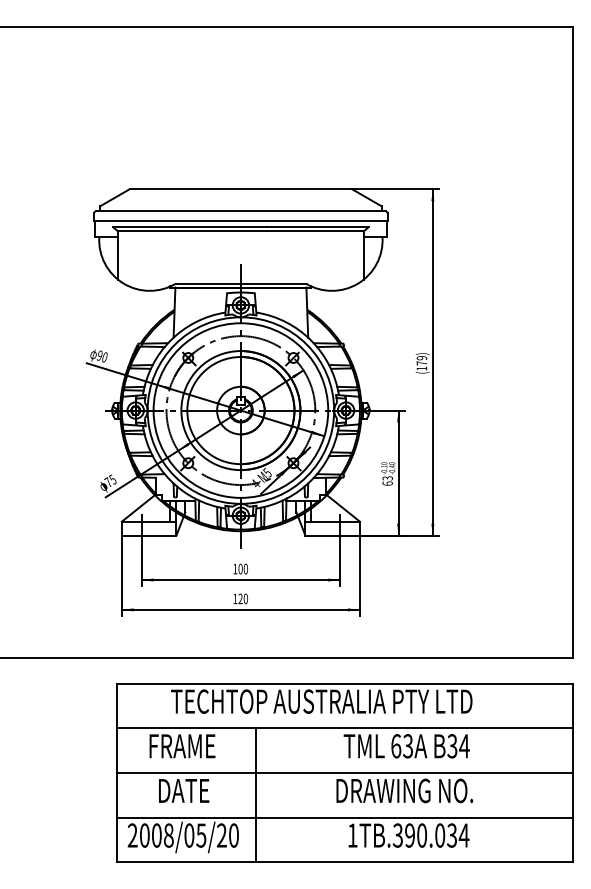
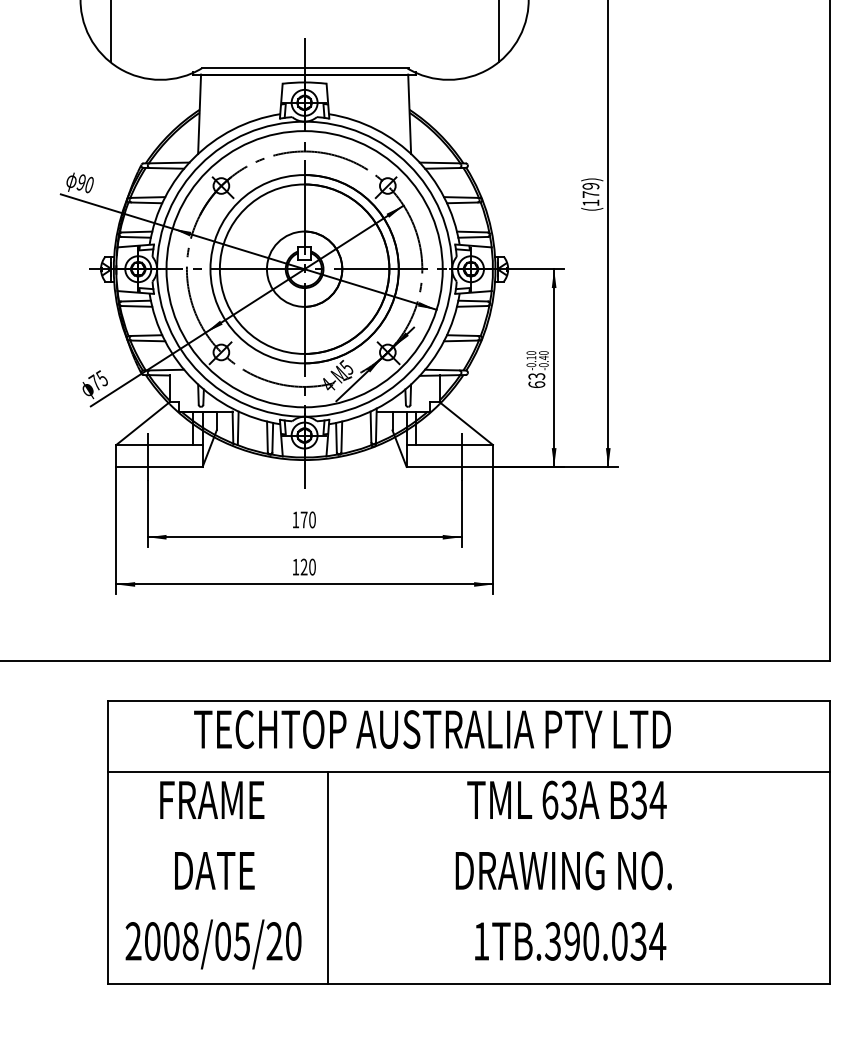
text: (240, 568) -> (303, 518), 100 -> 170
line: (344, 773) -> (468, 843), removed
line: (344, 817) -> (468, 912), removed

